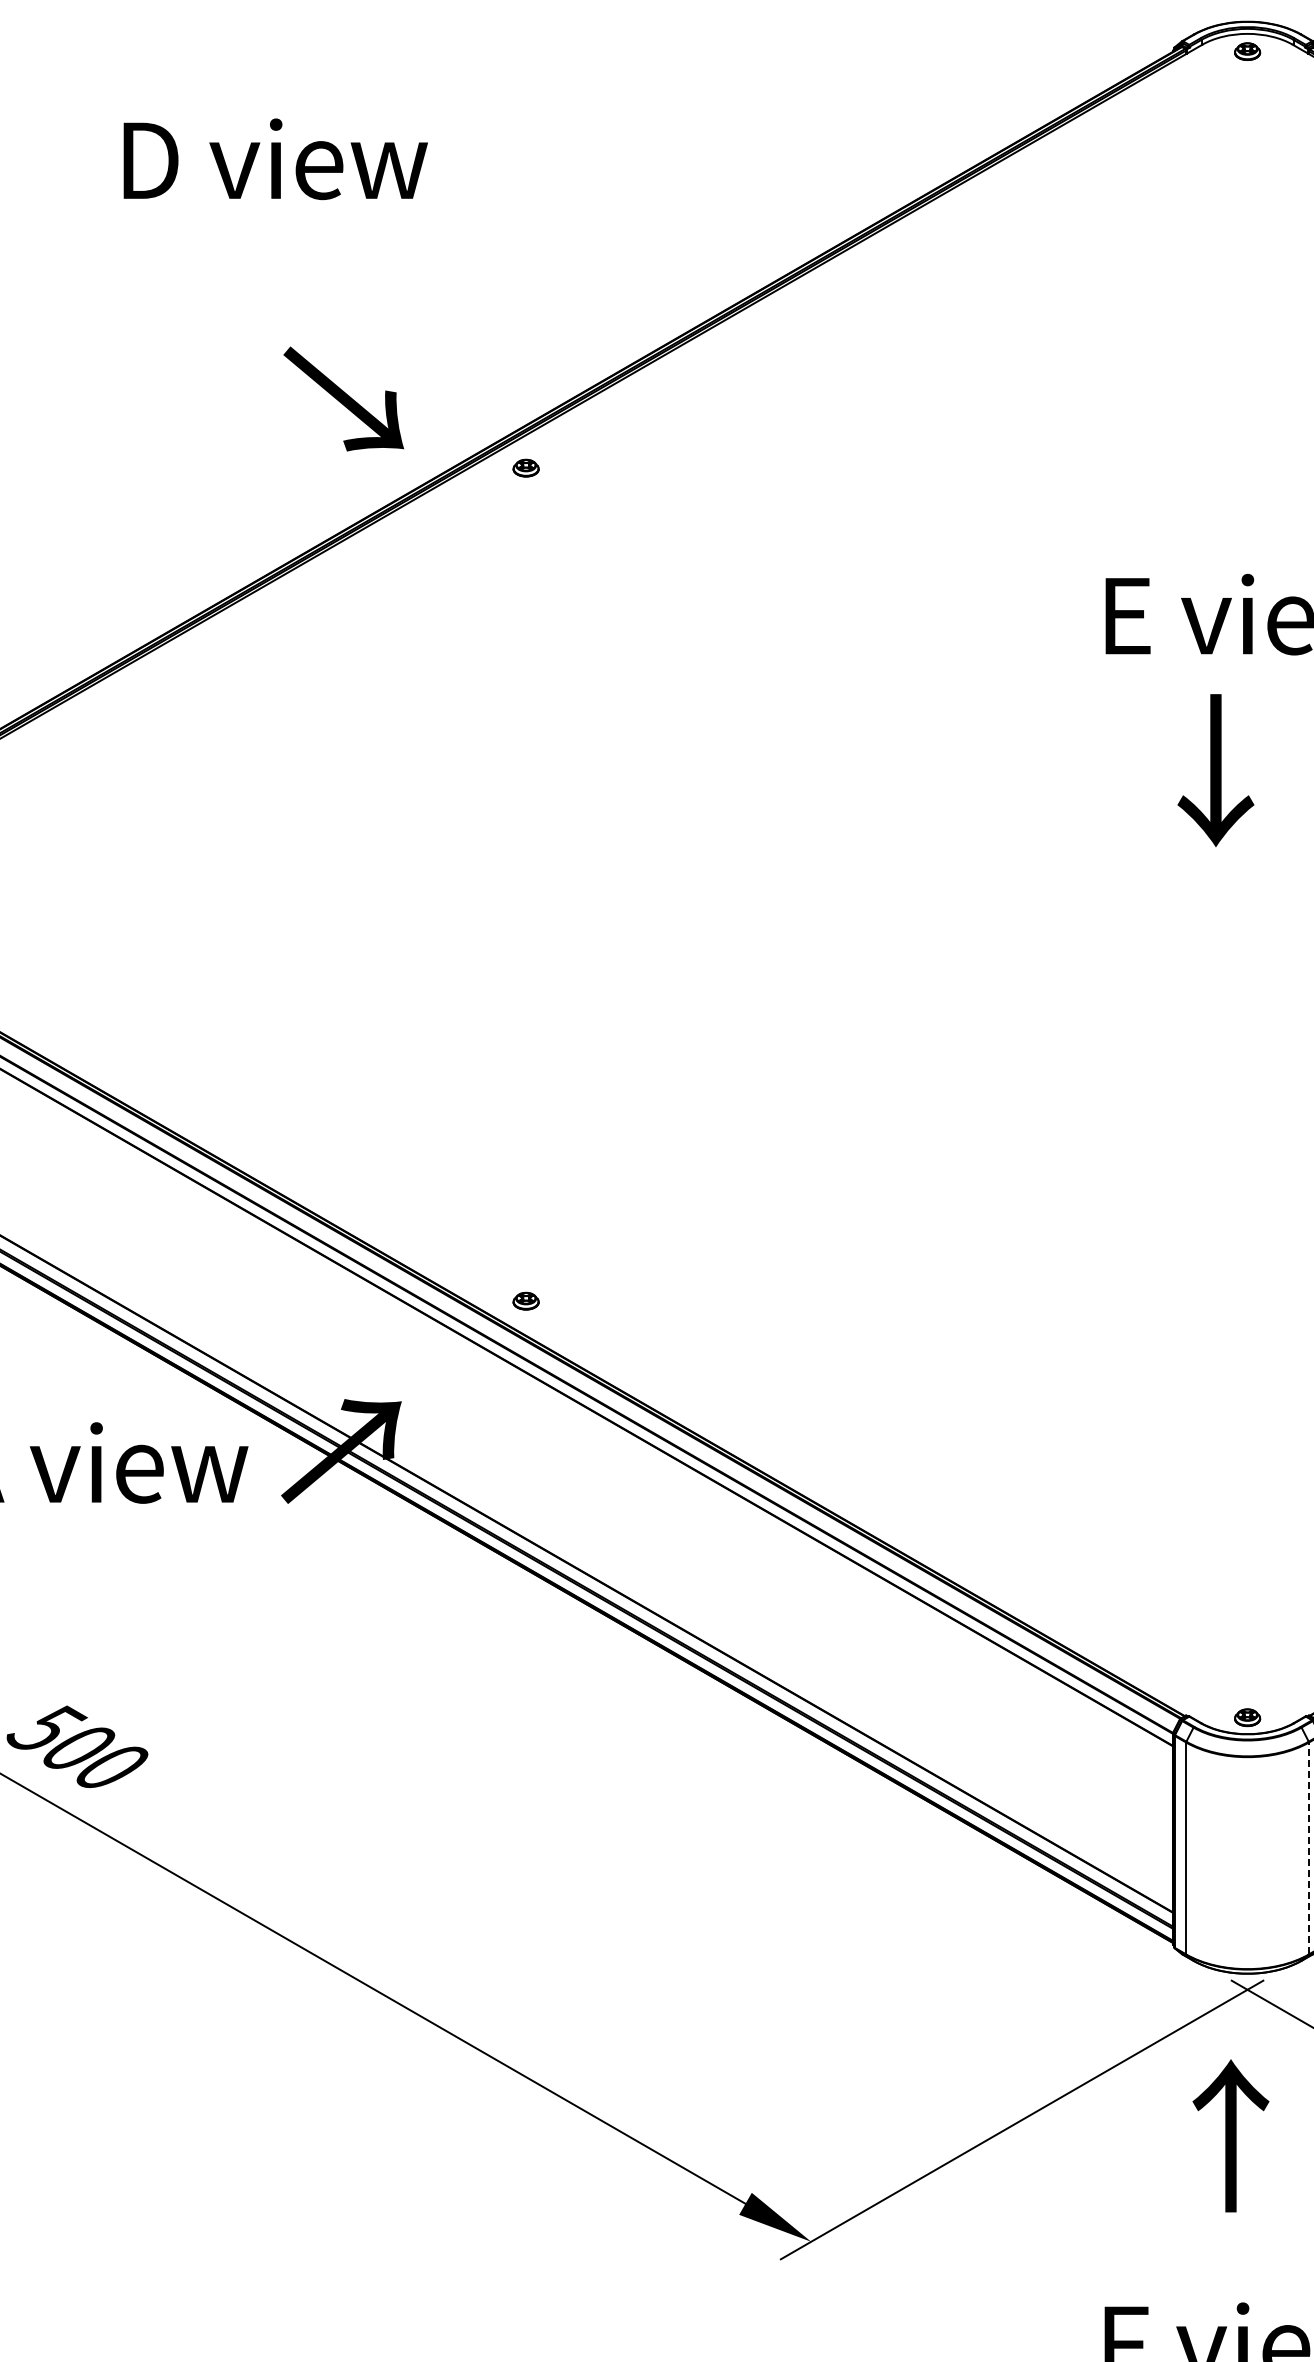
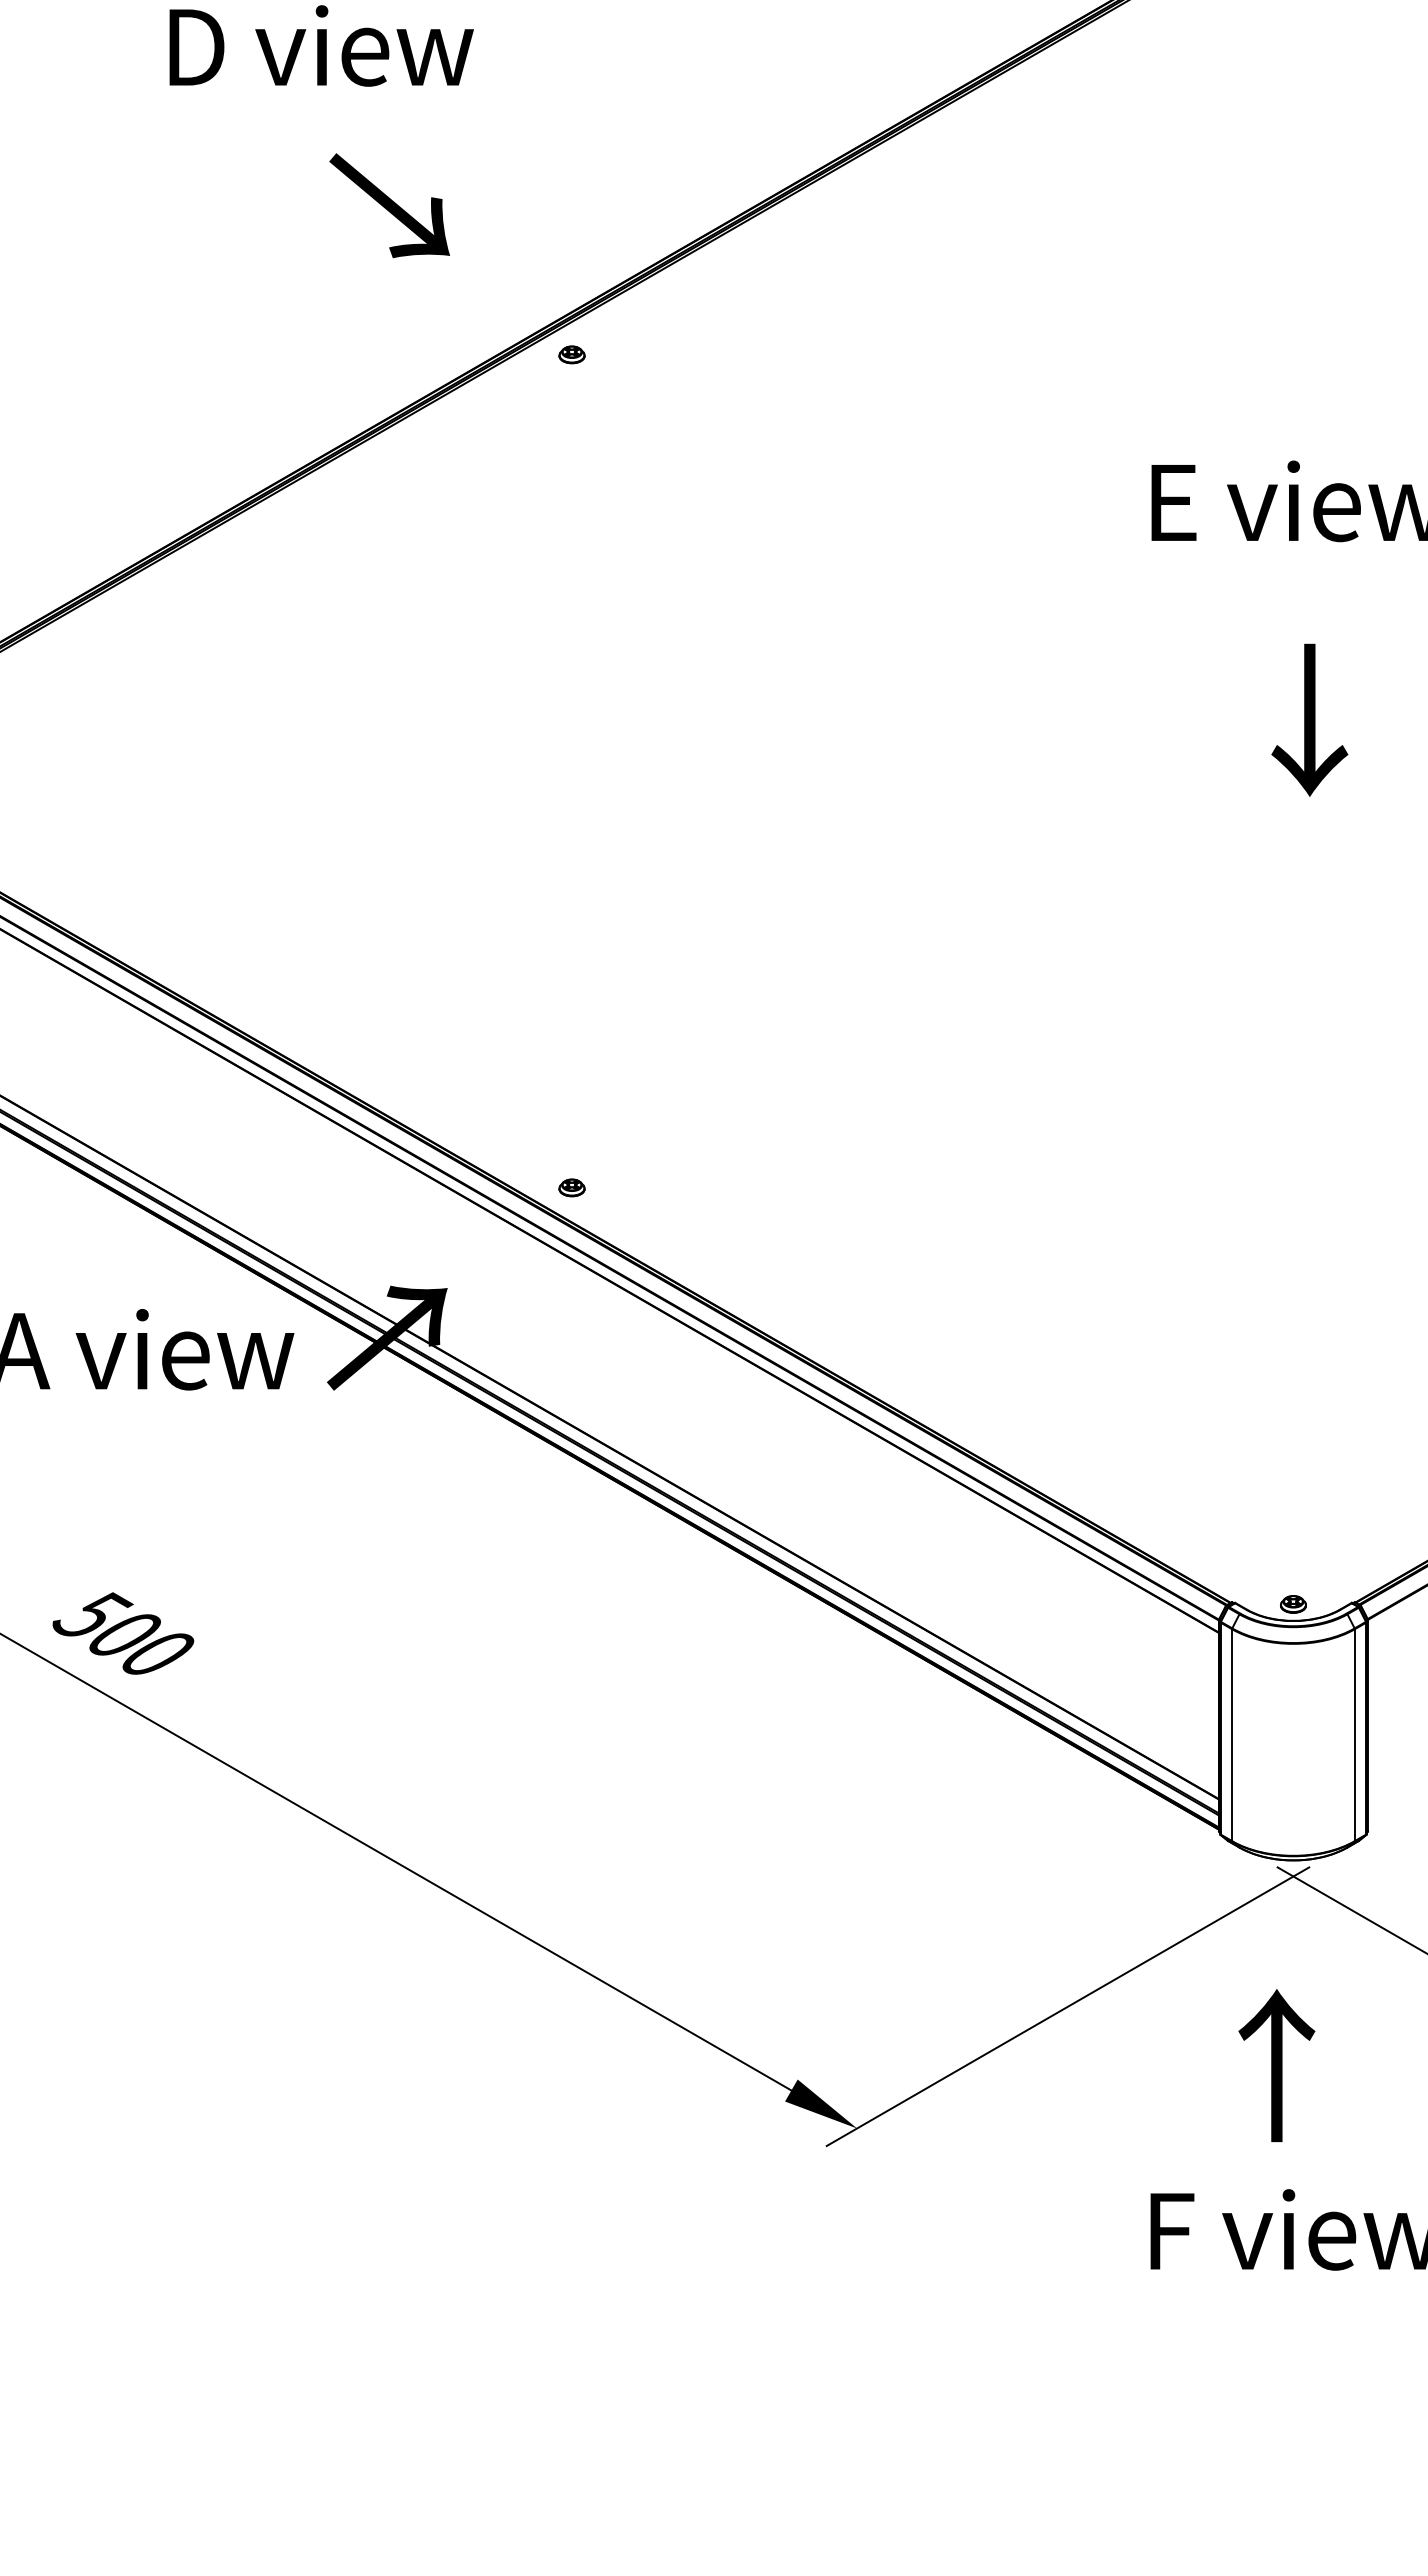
text: (343, 398) -> (389, 205), moved
text: (1215, 769) -> (1309, 719), moved
line: (1308, 1848) -> (1354, 1735), dashed -> solid
text: (1230, 2135) -> (1276, 2065), moved

